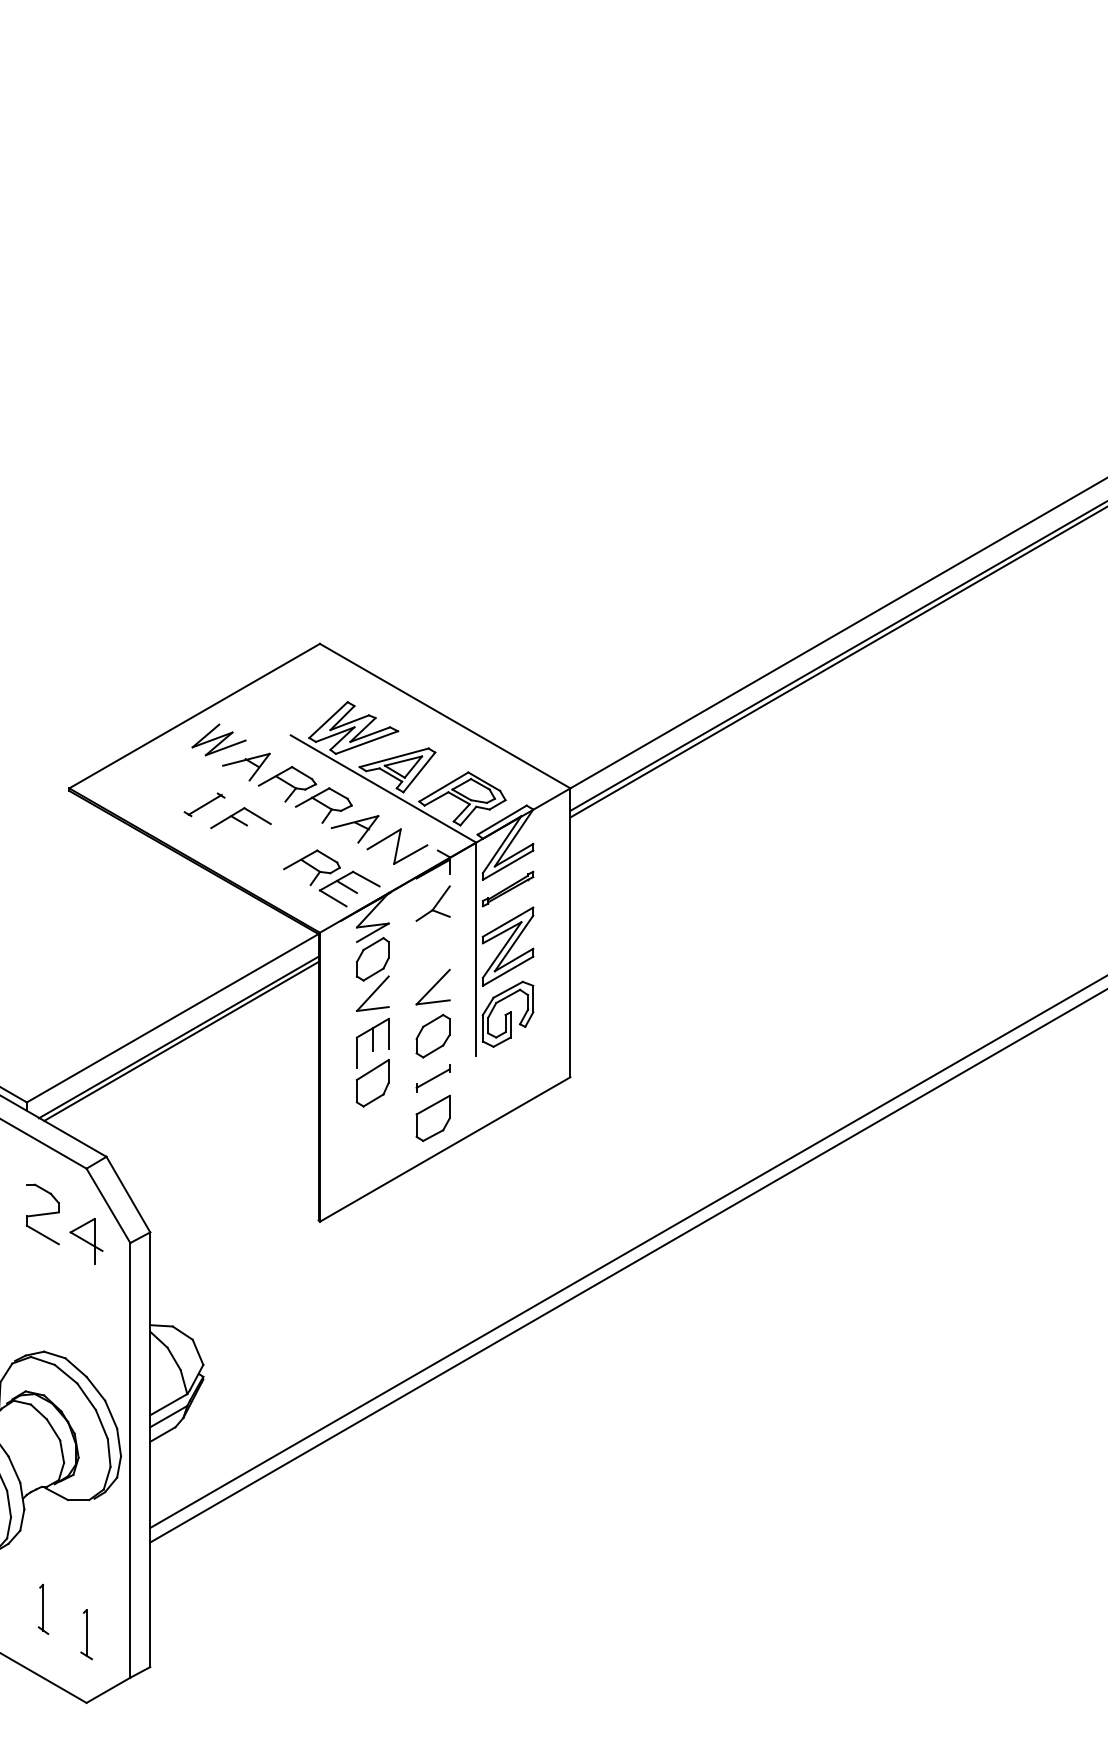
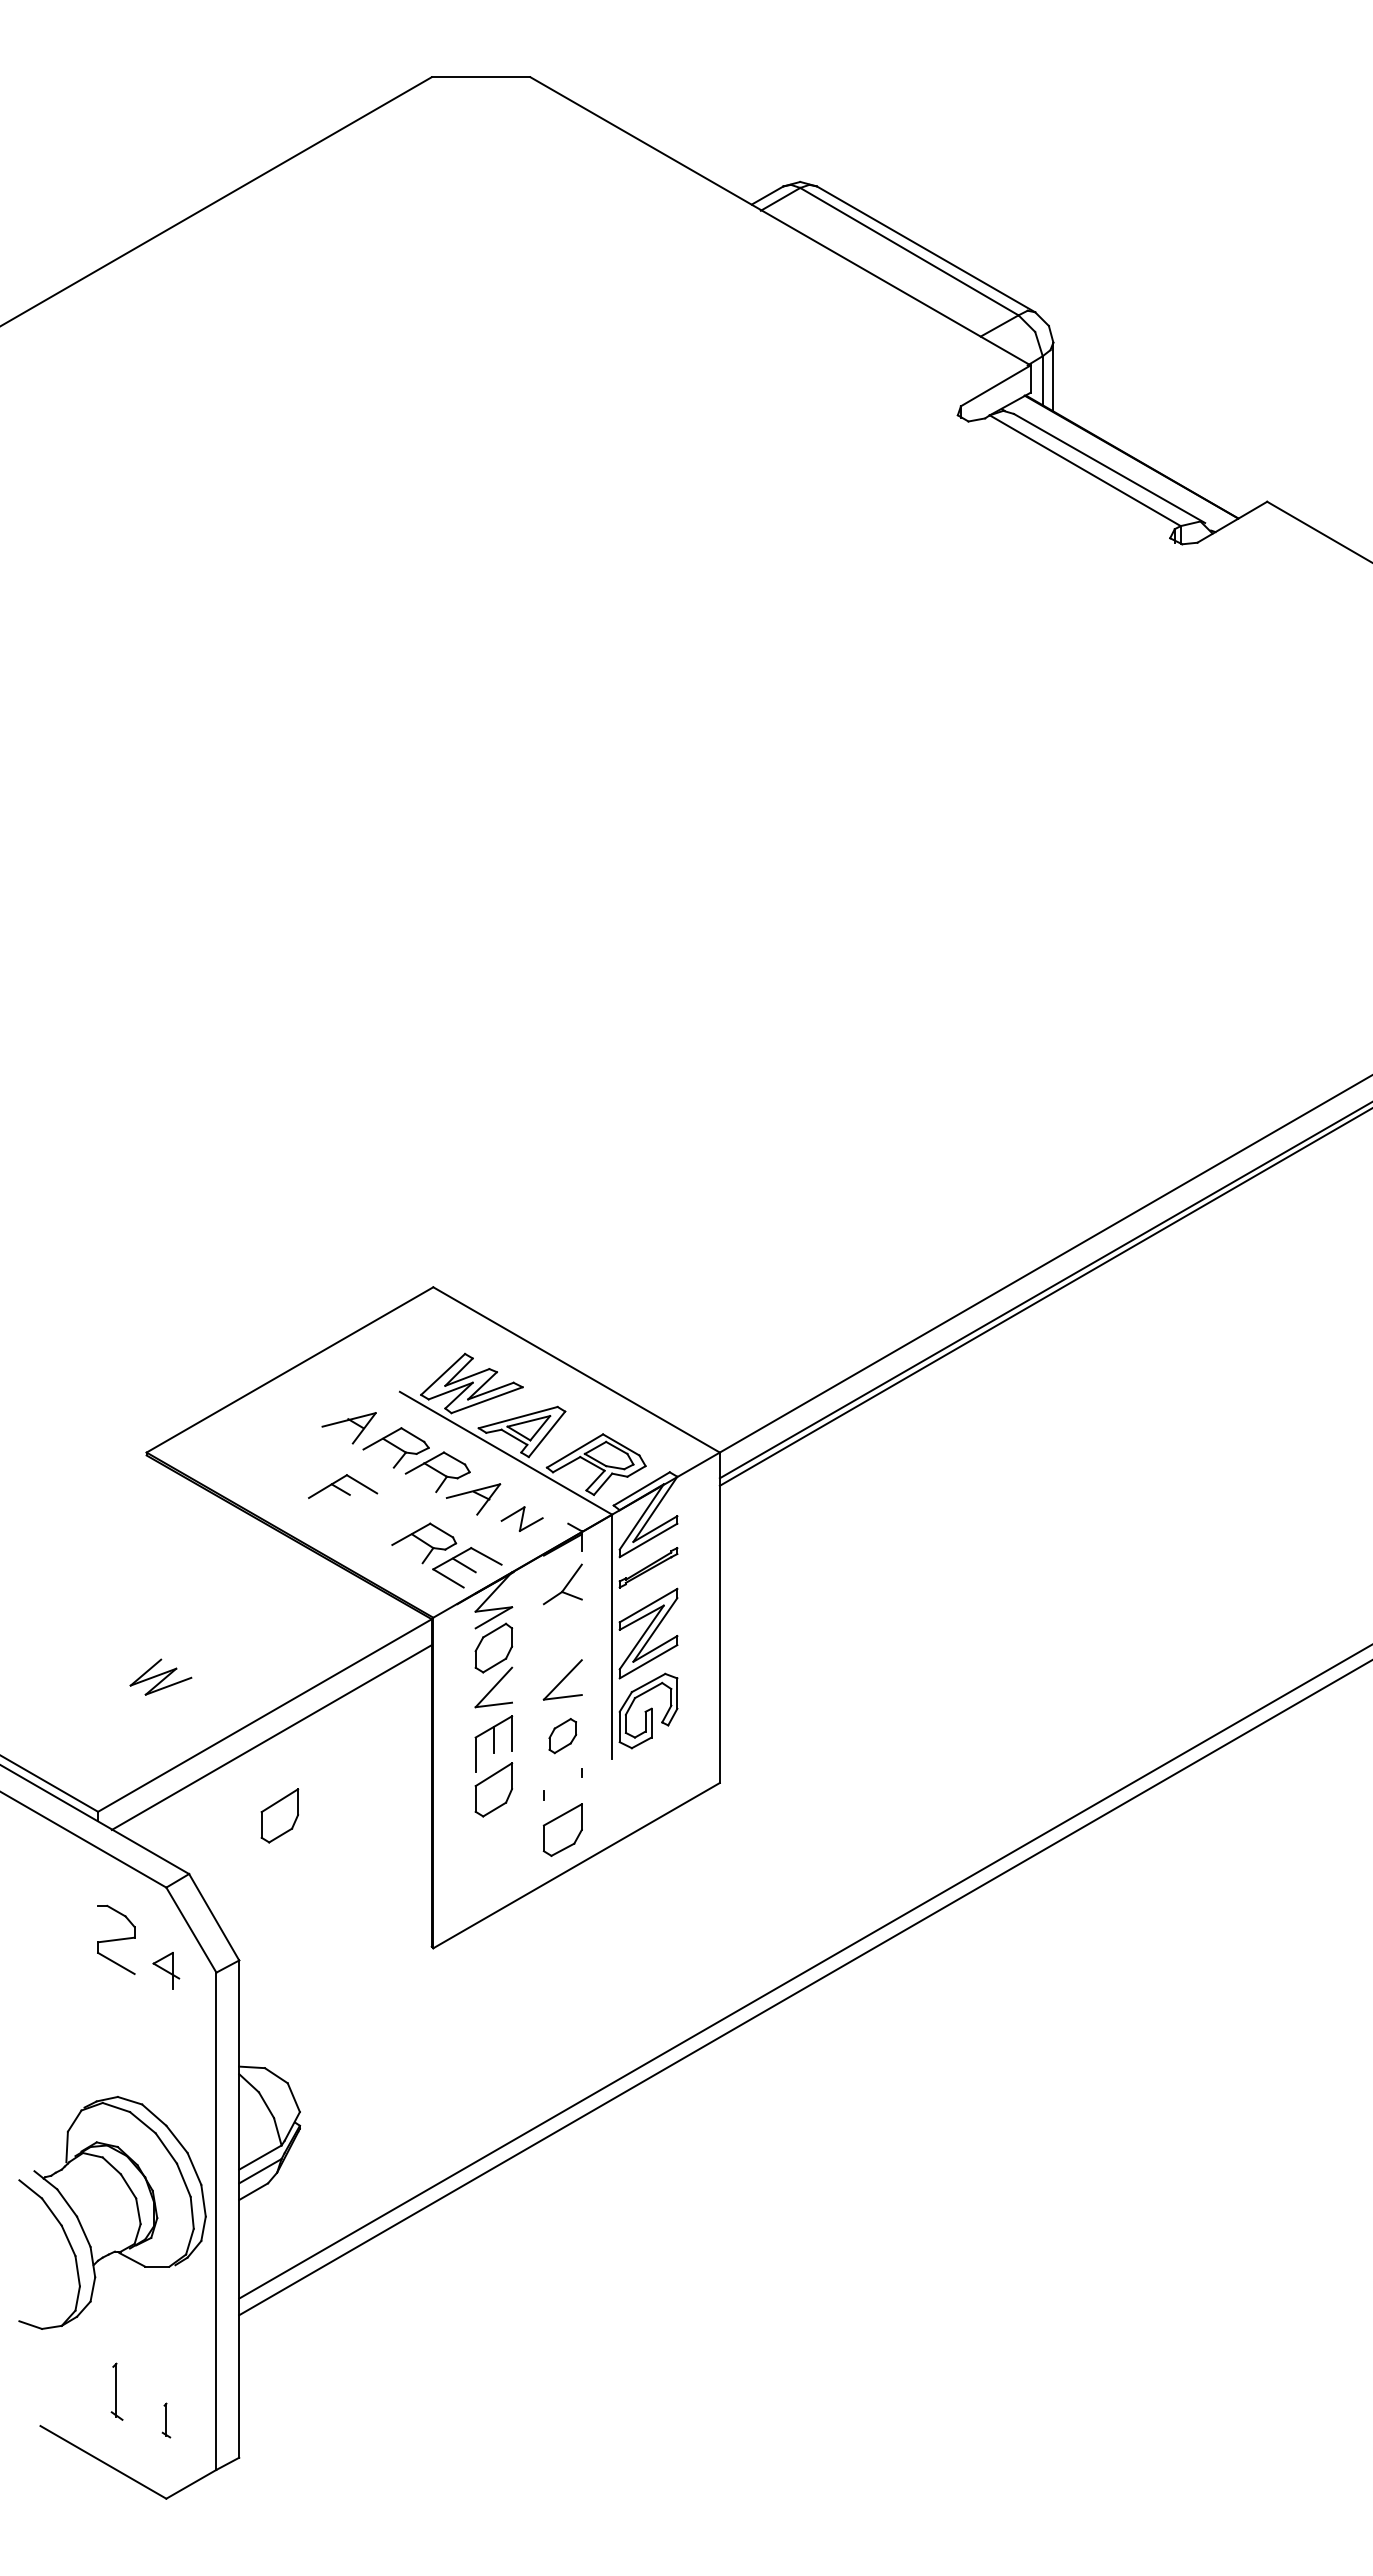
part: (218, 739) -> (160, 1676), moved
part: (203, 804) -> (300, 1471), removed
part: (397, 846) -> (522, 1518), size x0.6
part: (432, 1035) -> (562, 1735), size x0.7
line: (181, 1041) -> (274, 1742), removed
line: (432, 1078) -> (562, 1784), removed
part: (185, 1105) -> (279, 1815), added
part: (86, 1241) -> (166, 1970), size x0.7
part: (86, 1634) -> (166, 2420), size x0.6

